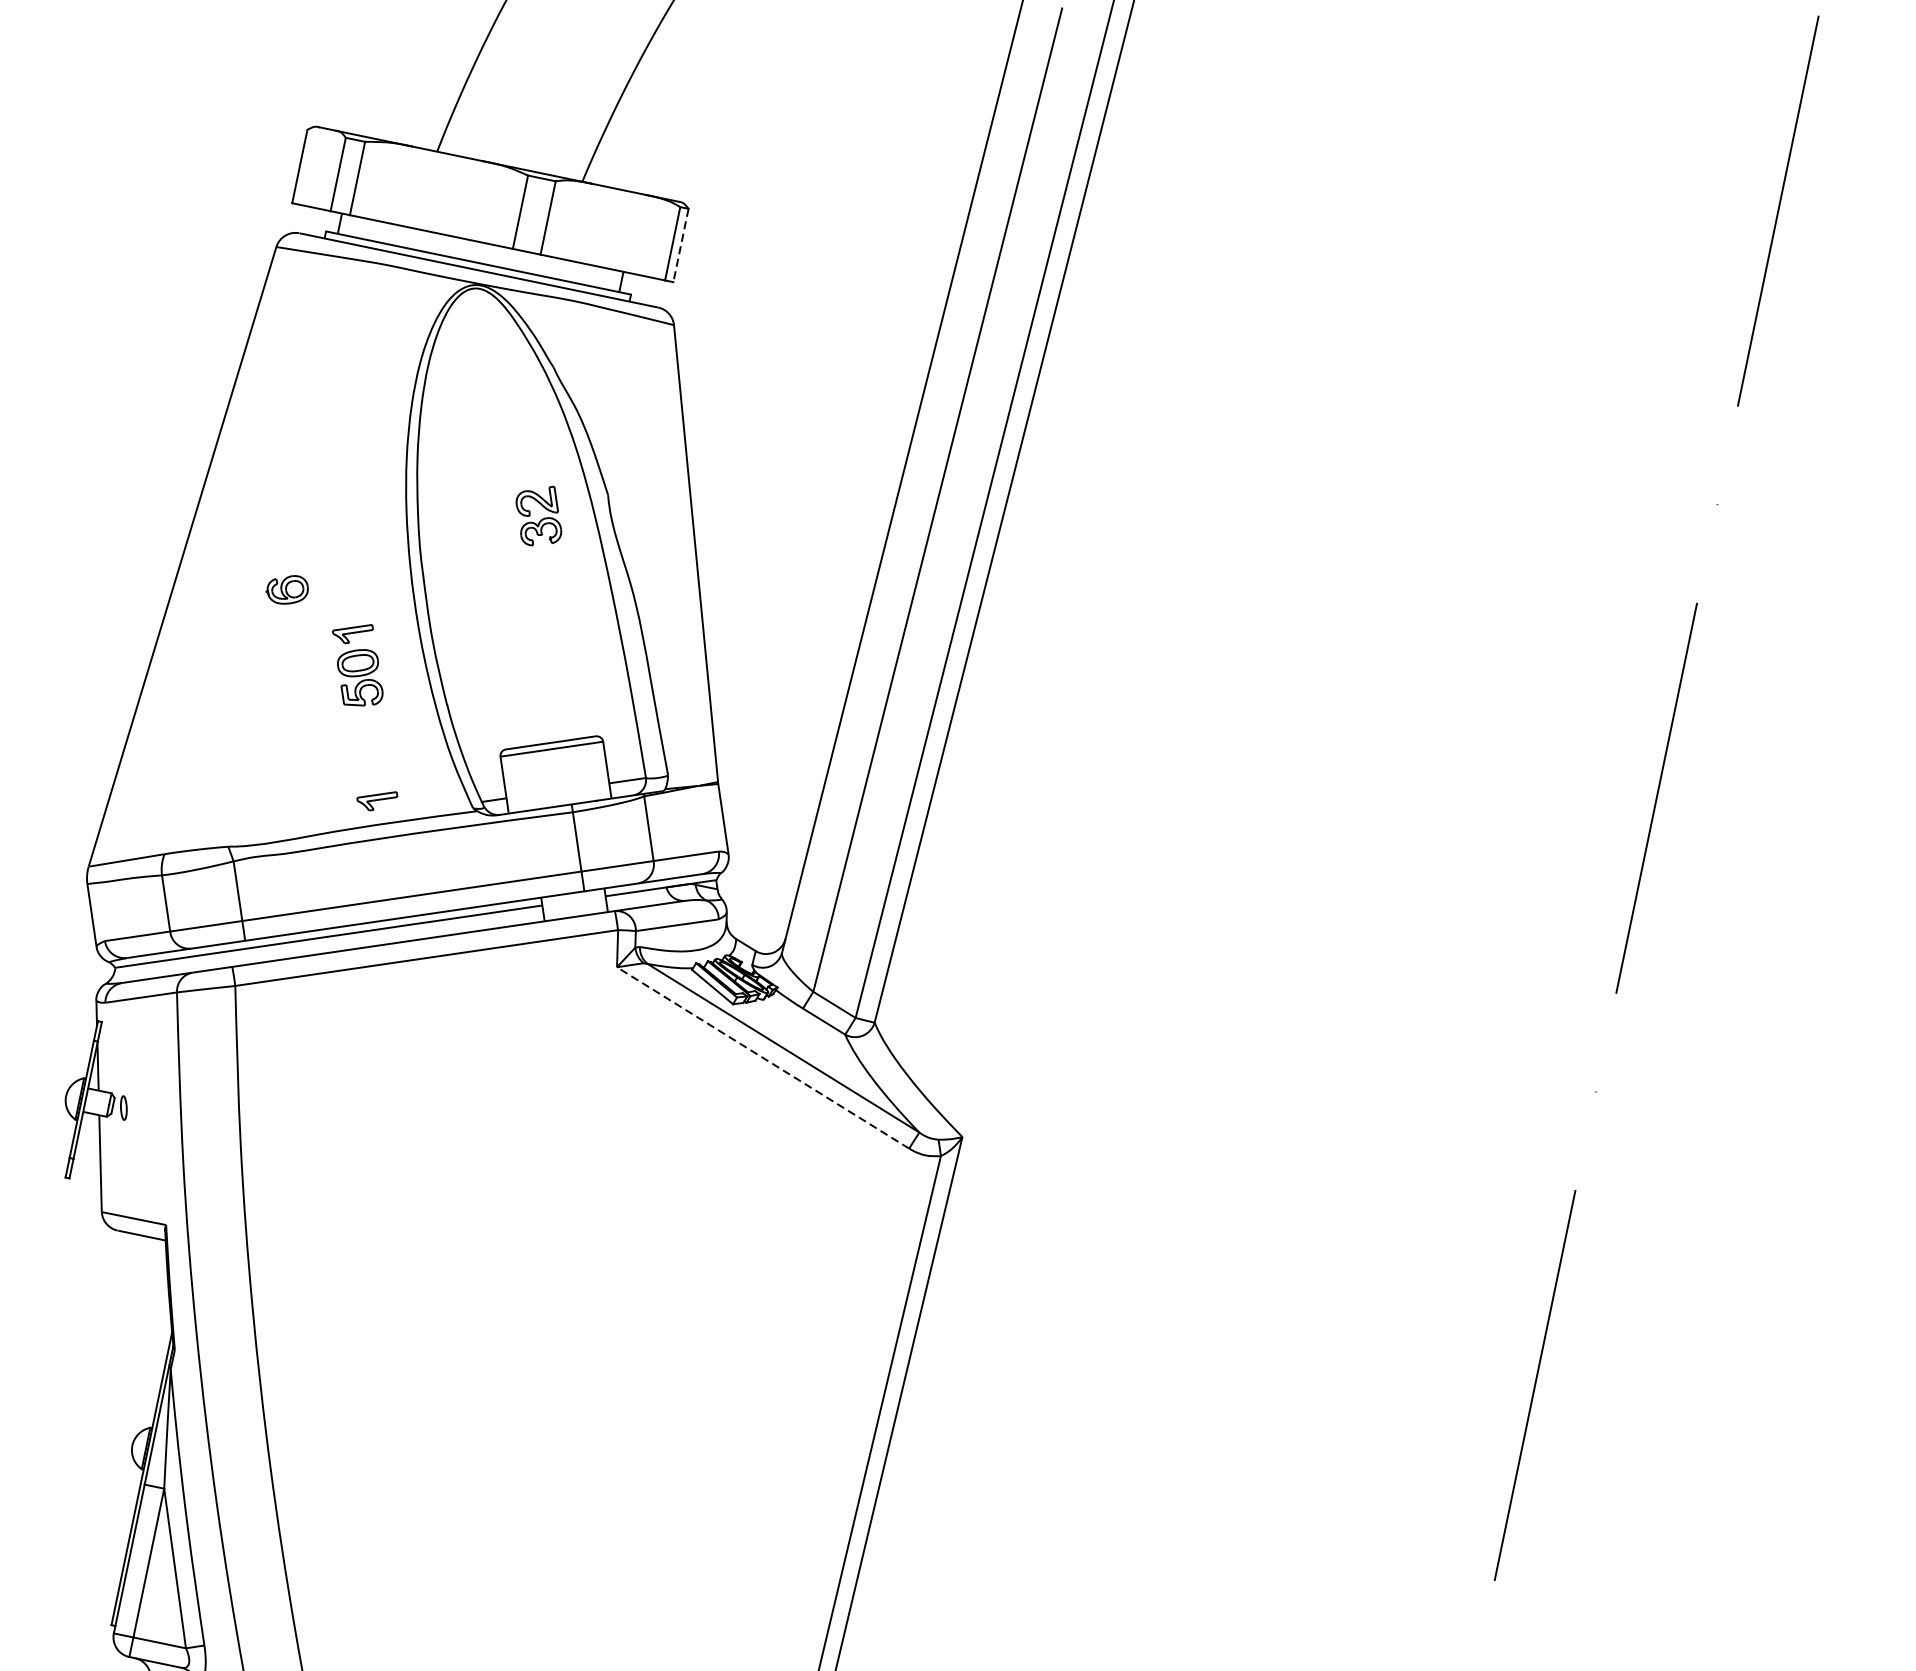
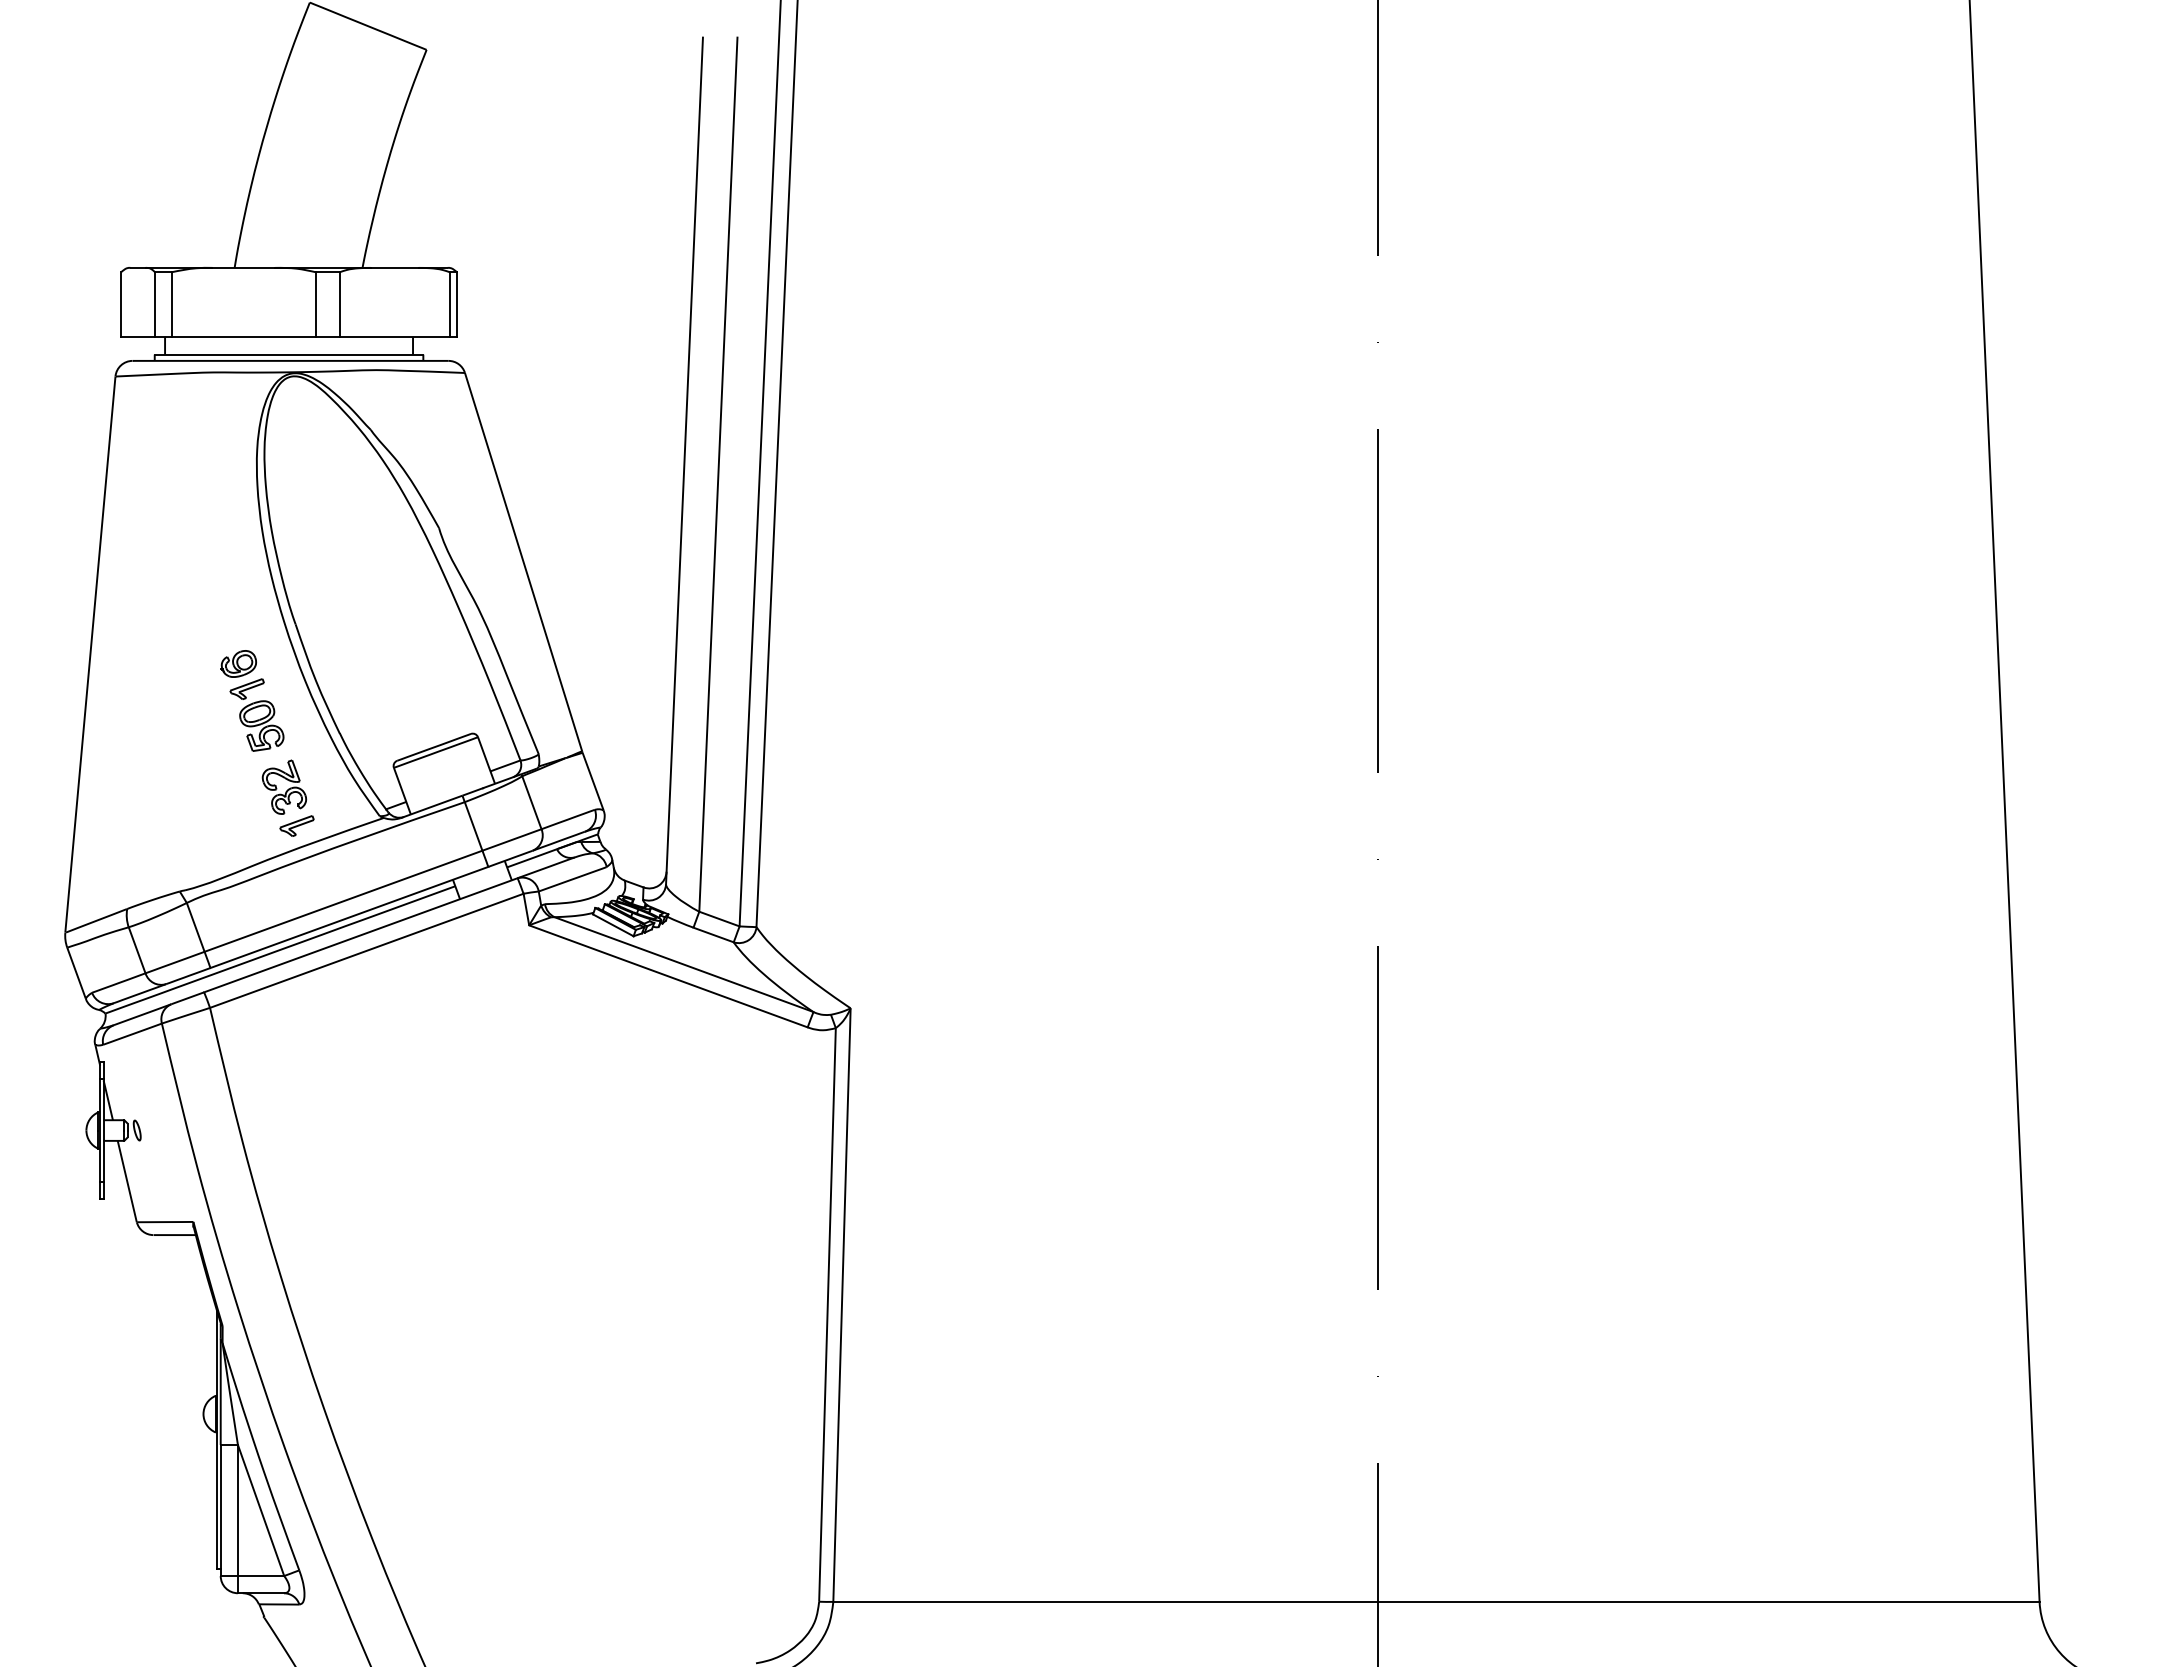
line: (680, 245) -> (456, 304), dashed -> solid
part: (539, 514) -> (284, 786), moved
part: (287, 588) -> (238, 663), moved
line: (762, 1057) -> (667, 976), dashed -> solid

